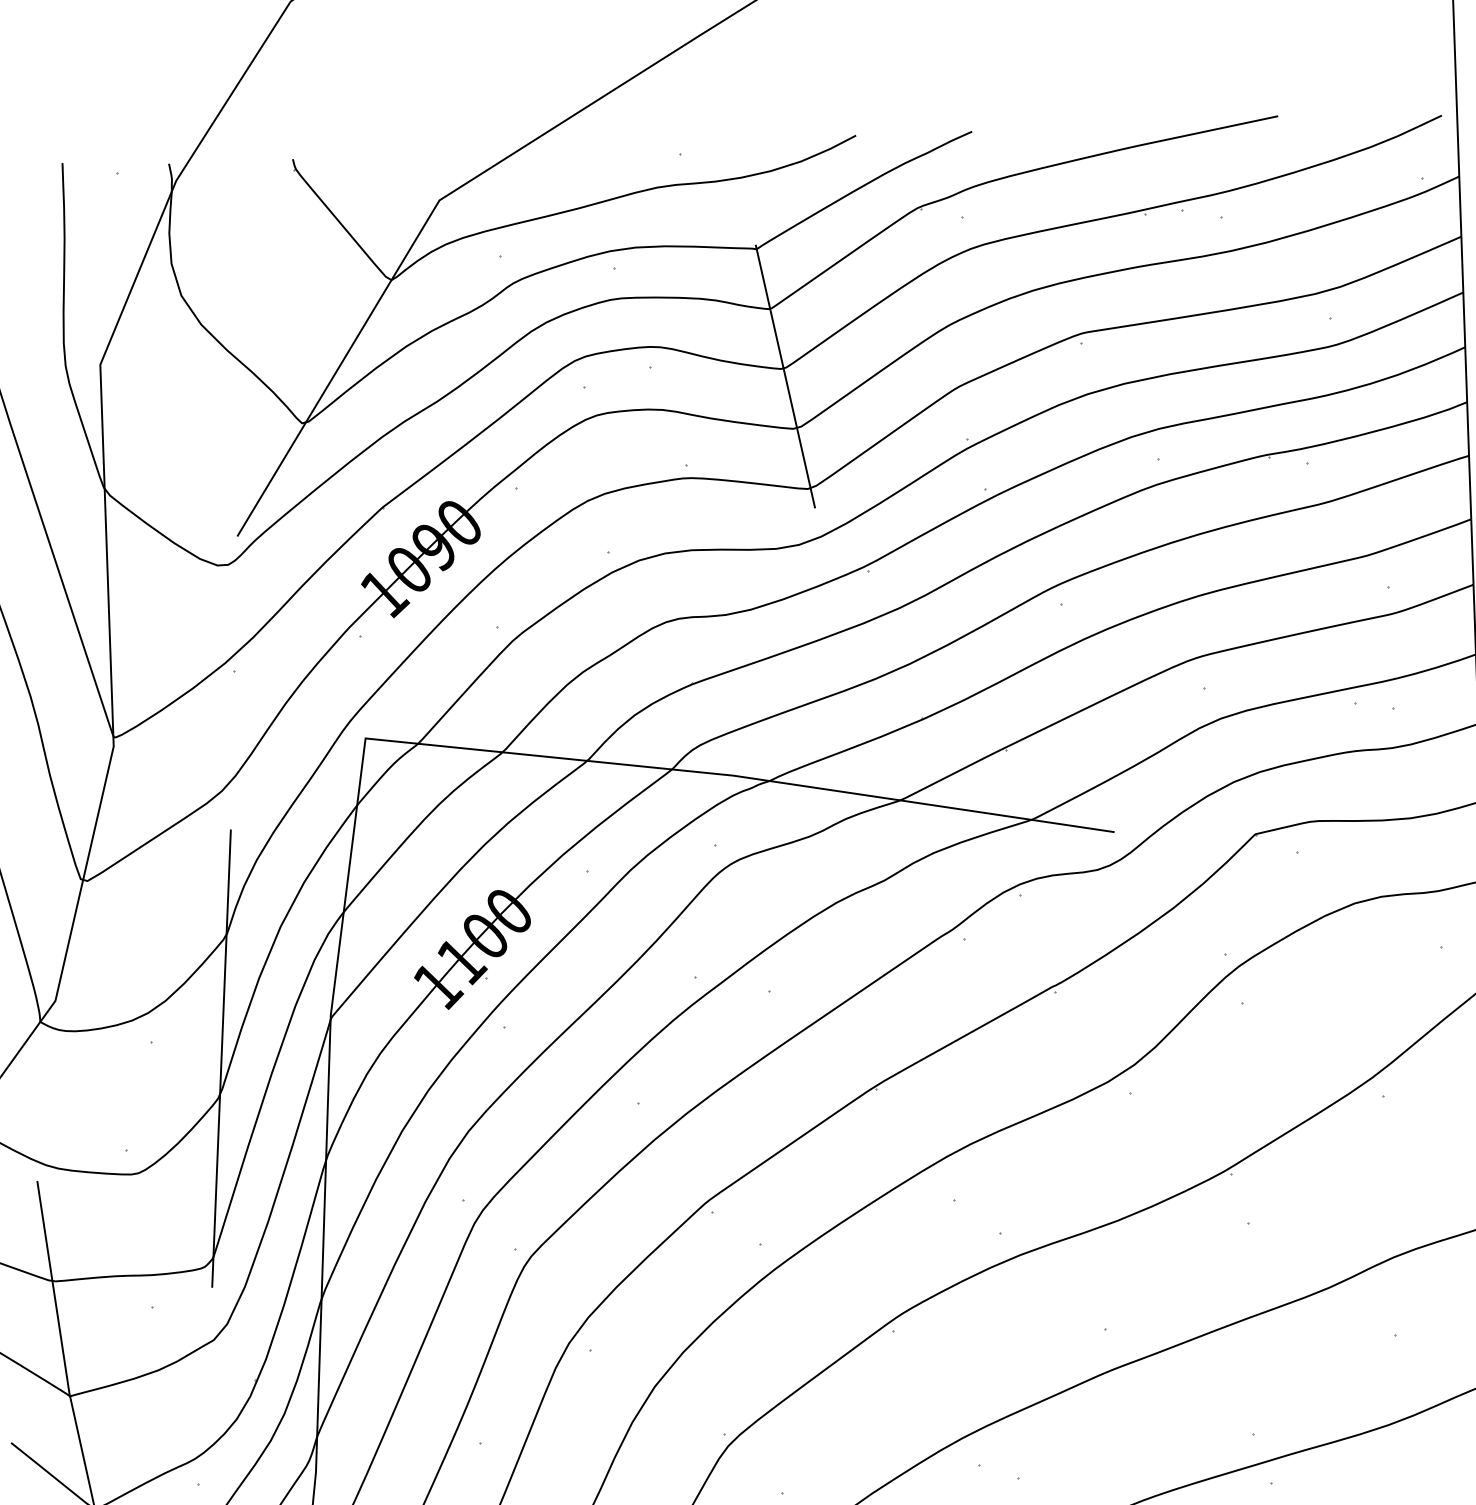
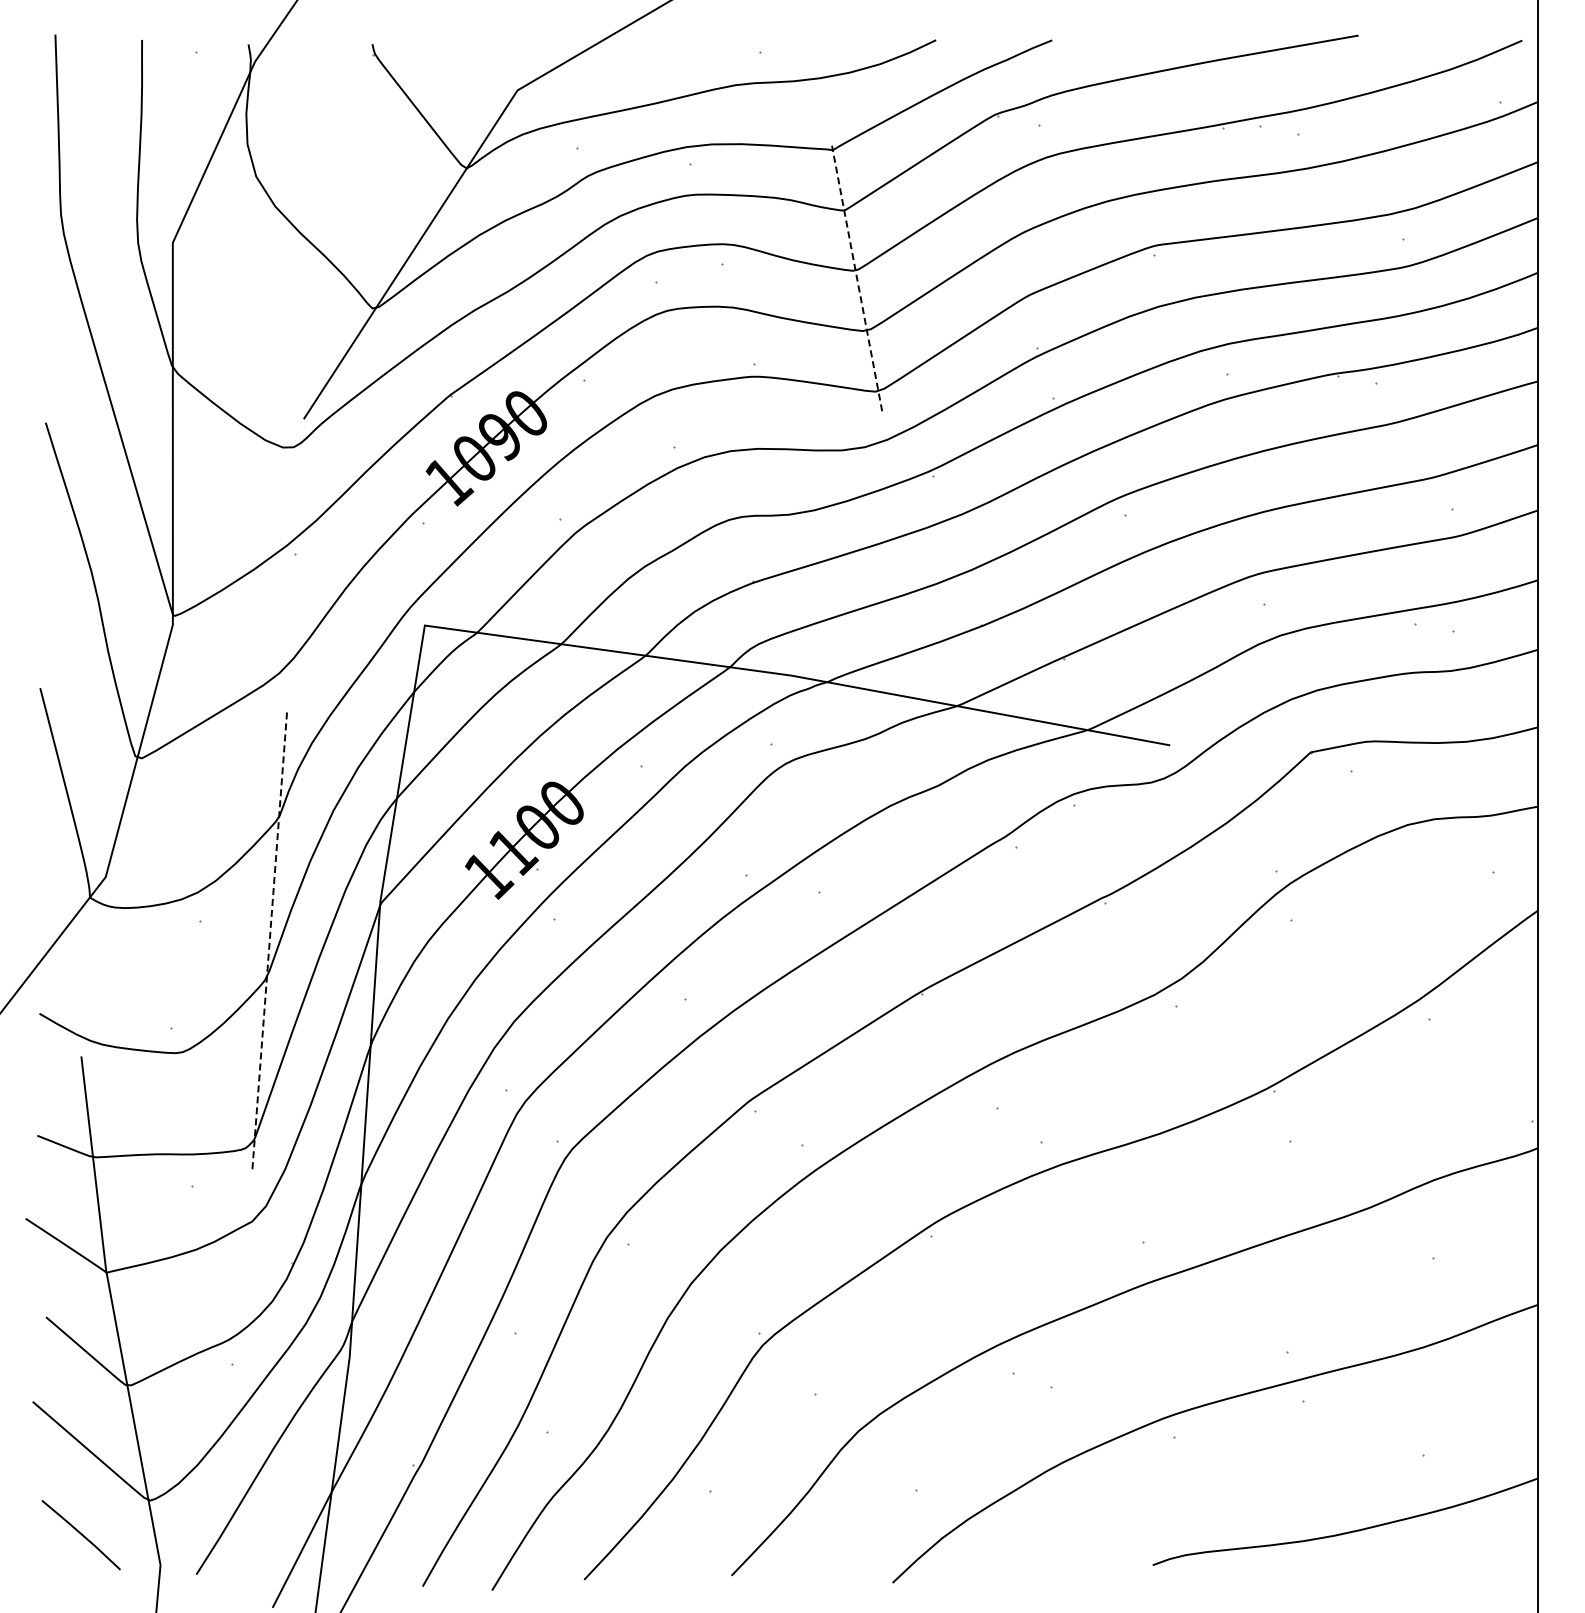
line: (785, 376) -> (857, 278), solid -> dashed
line: (221, 1058) -> (269, 940), solid -> dashed

